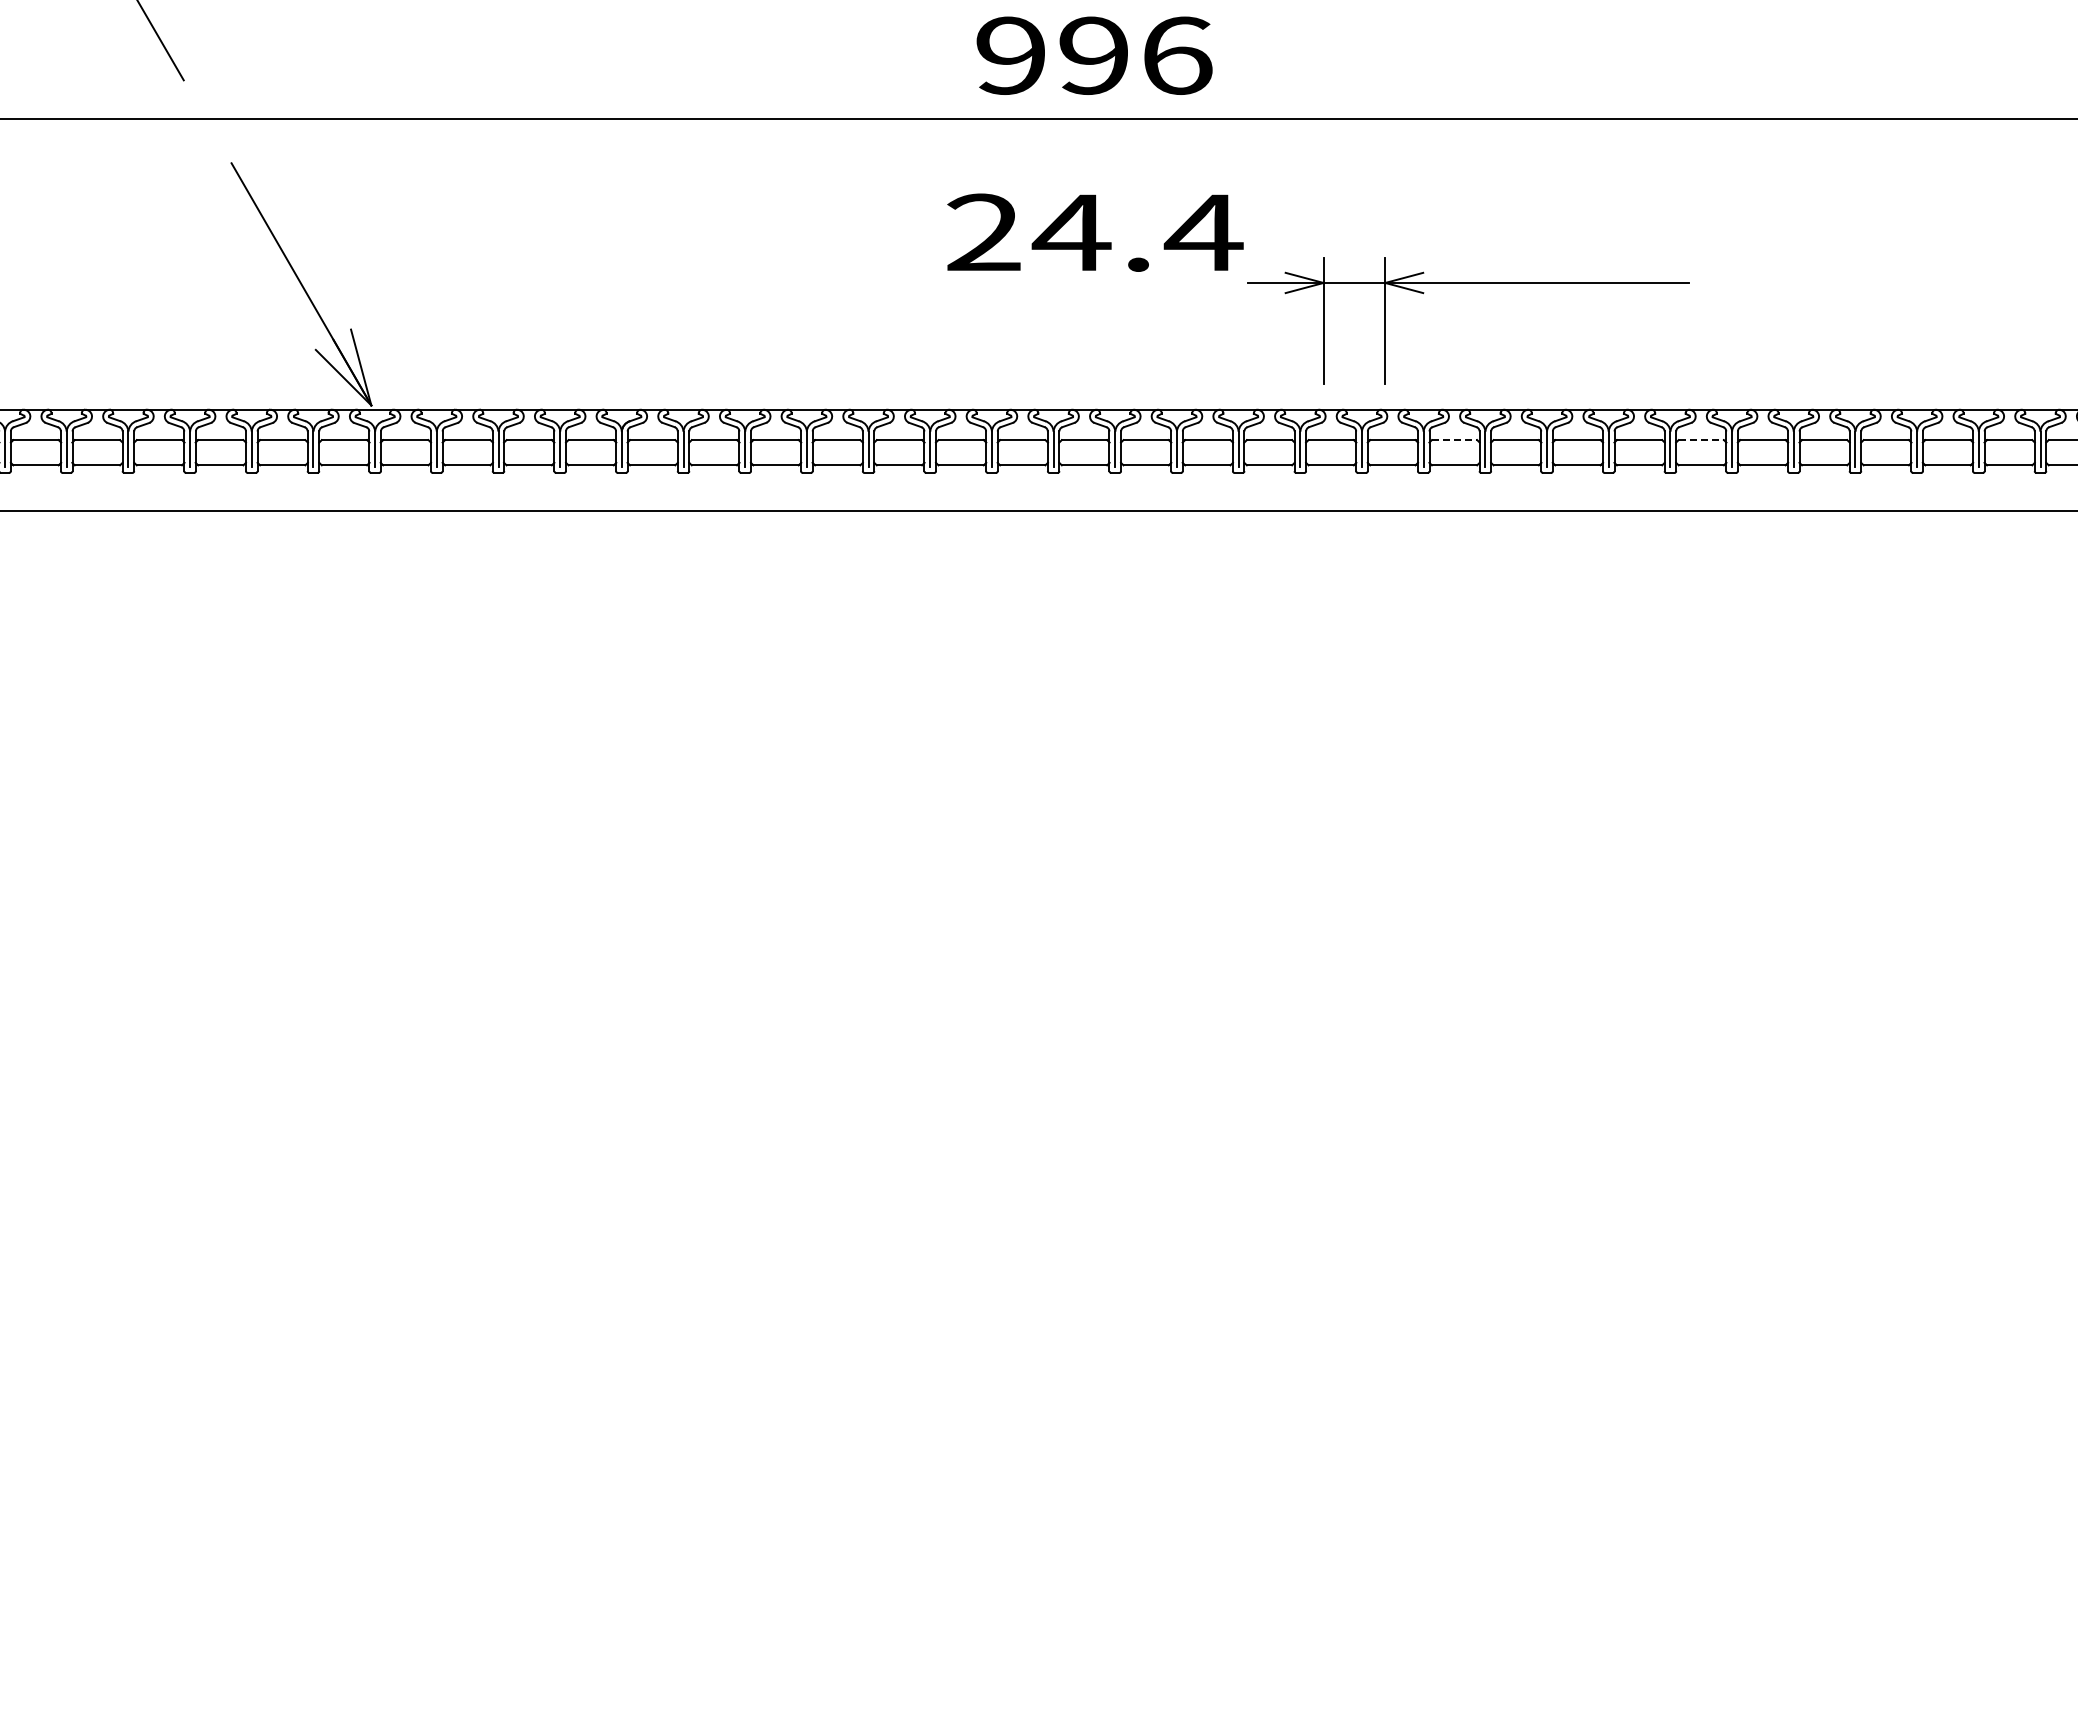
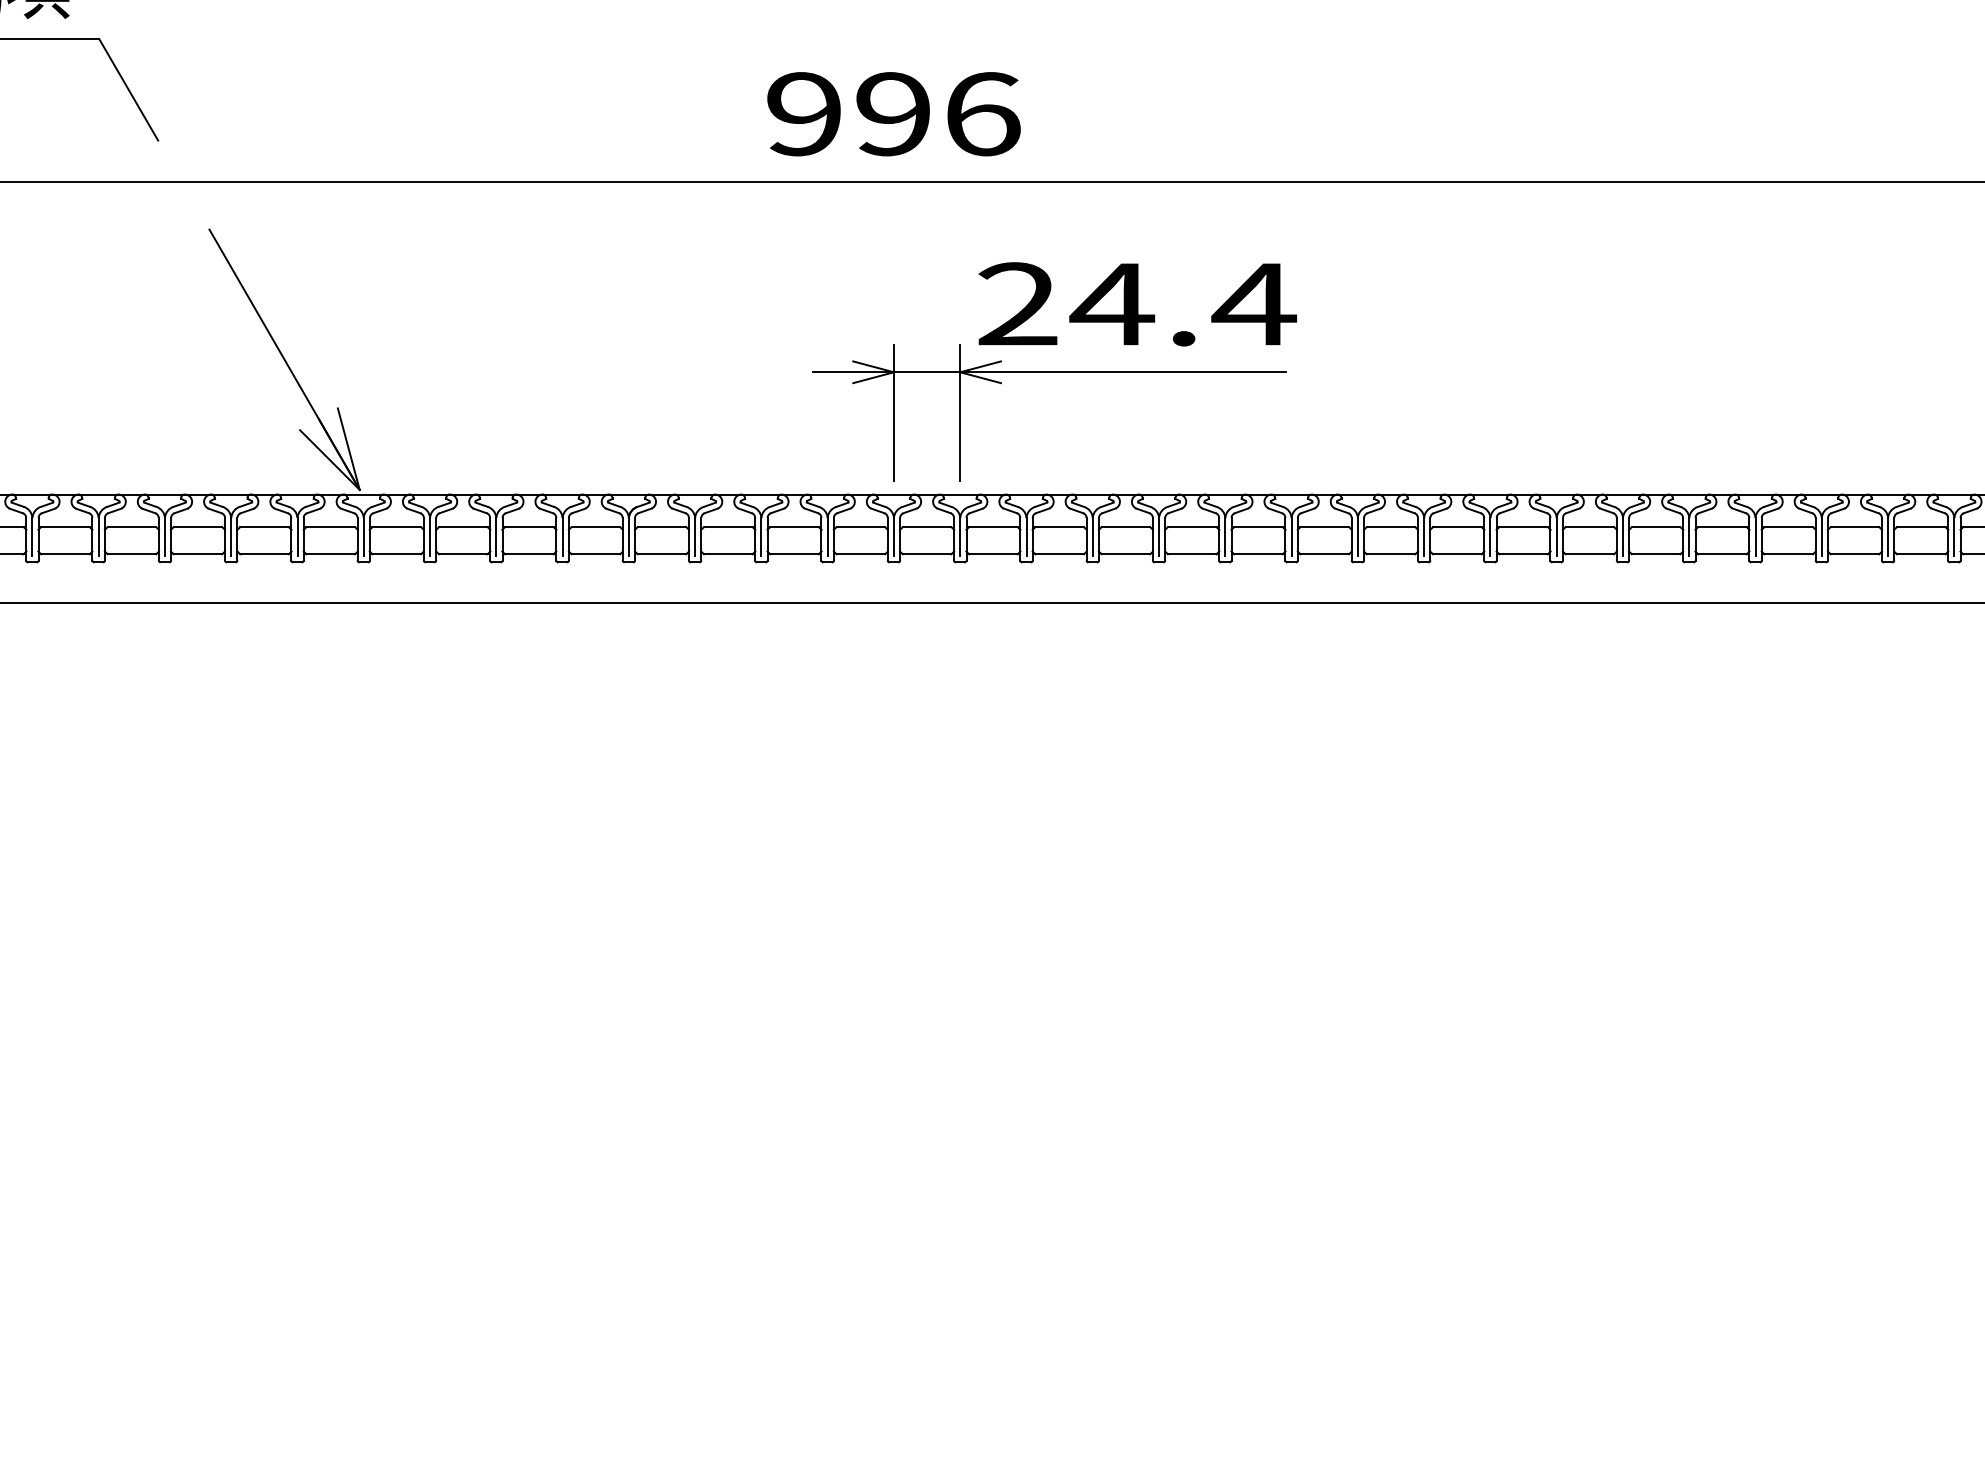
text: (1094, 55) -> (893, 113), moved
part: (1468, 283) -> (1049, 372), moved
line: (1454, 440) -> (1523, 527), dashed -> solid
line: (1701, 440) -> (1788, 527), dashed -> solid

